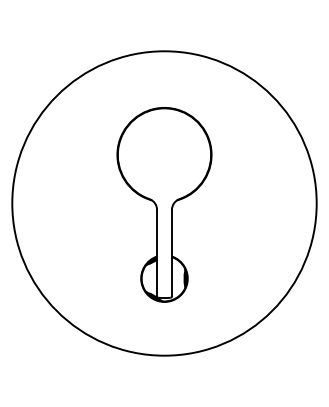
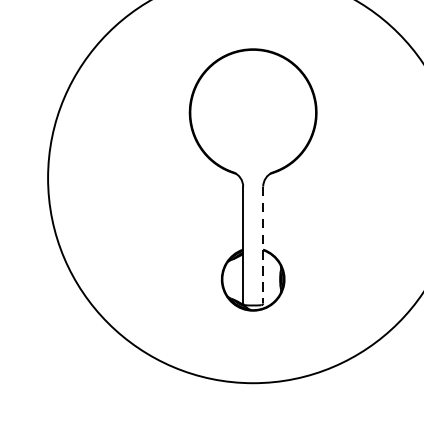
line: (171, 253) -> (262, 245), solid -> dashed

